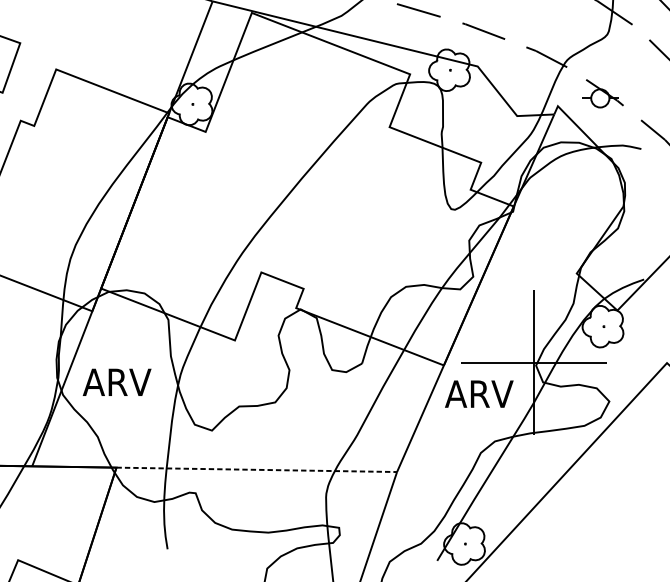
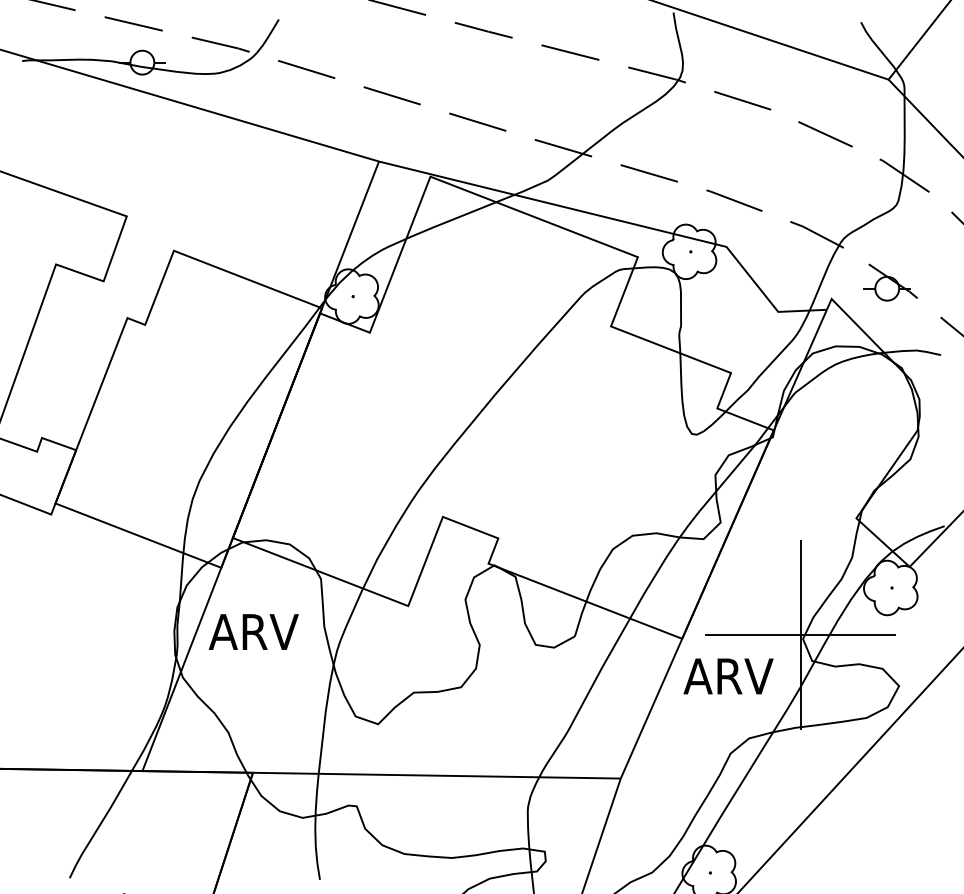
text: (116, 381) -> (253, 631), moved
line: (256, 469) -> (436, 775), dashed -> solid

